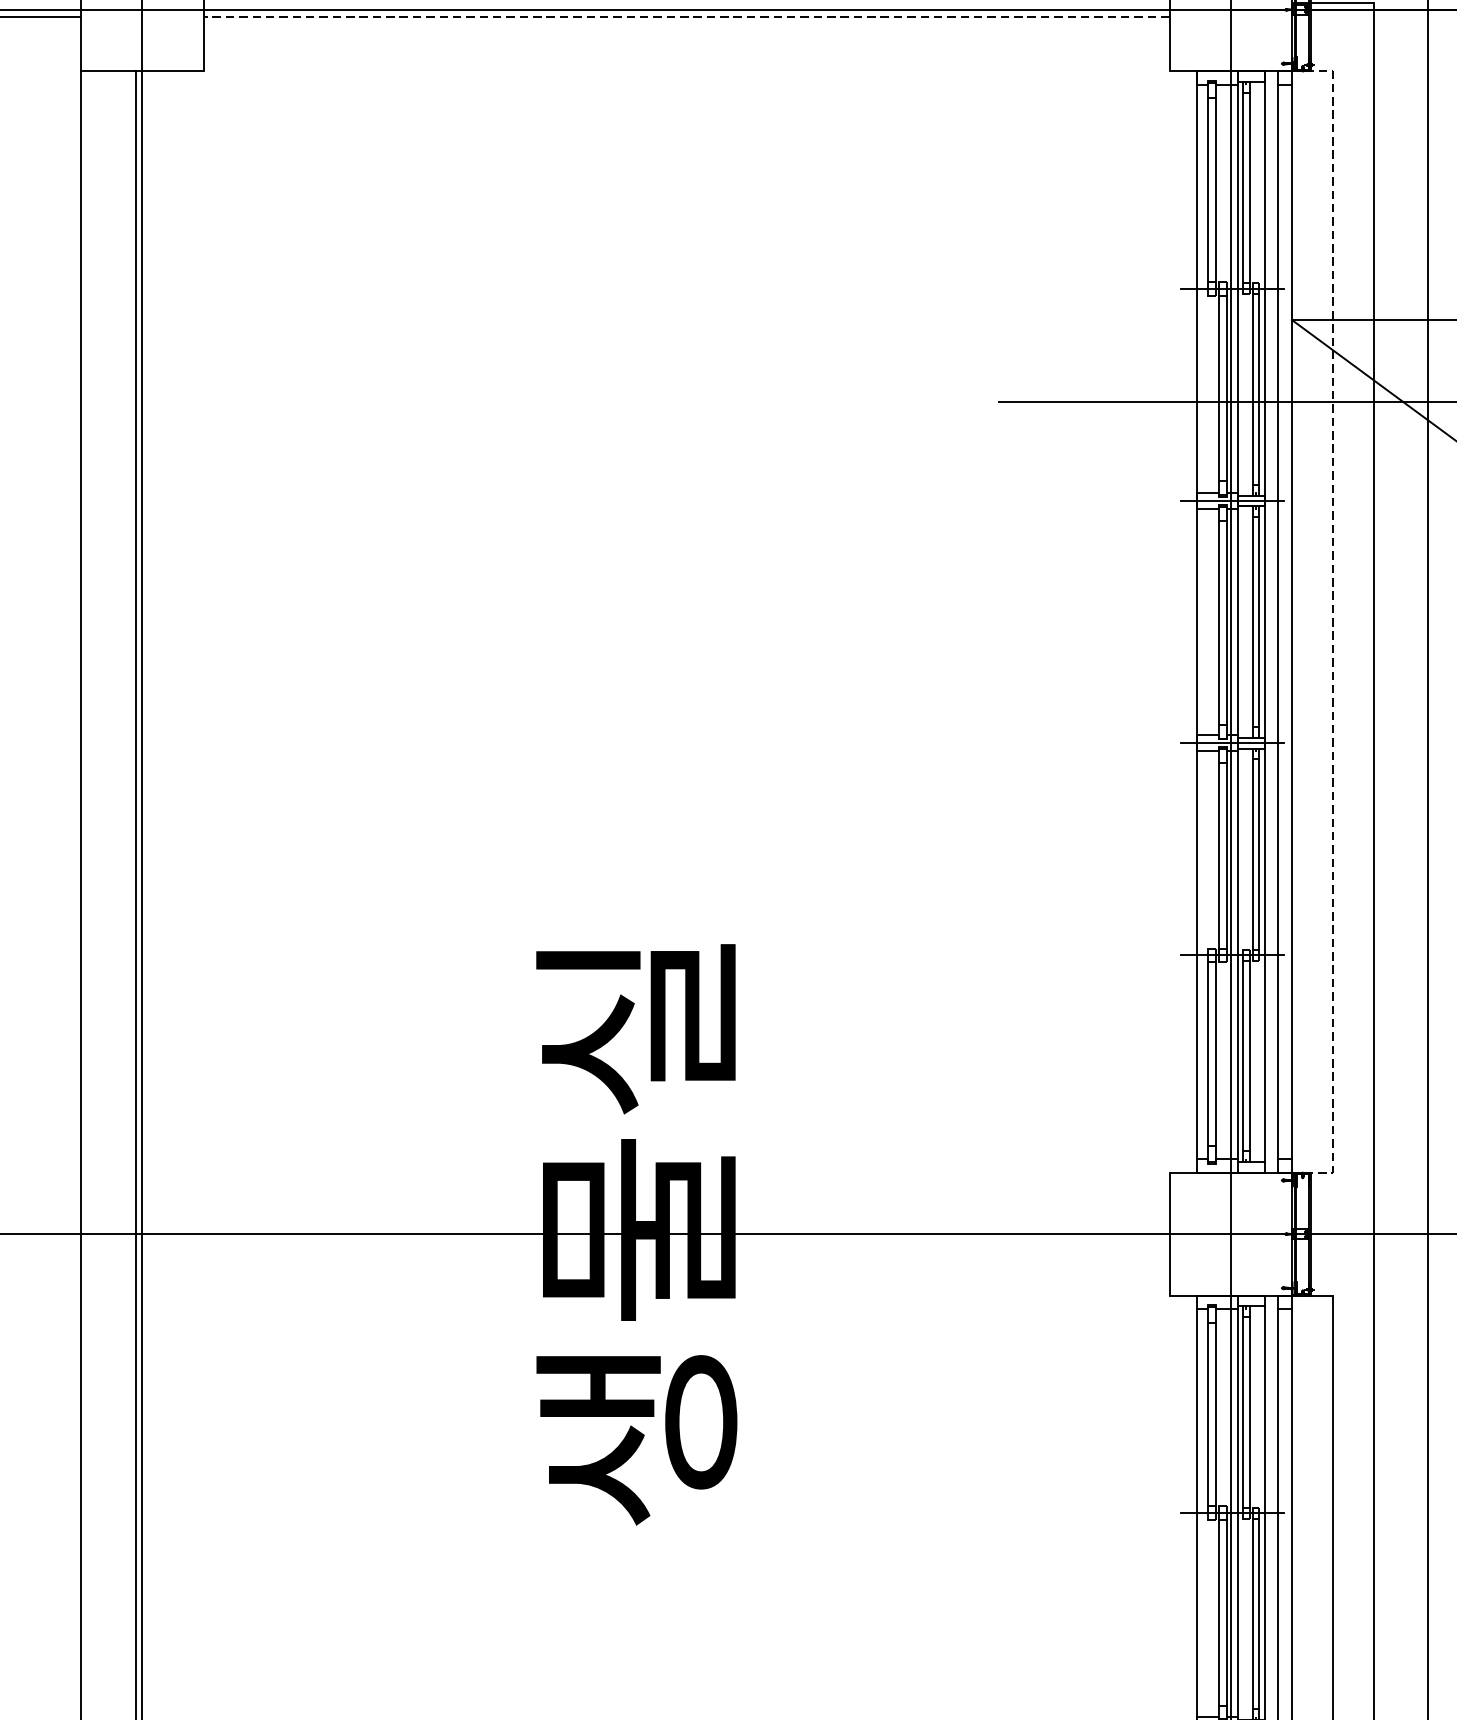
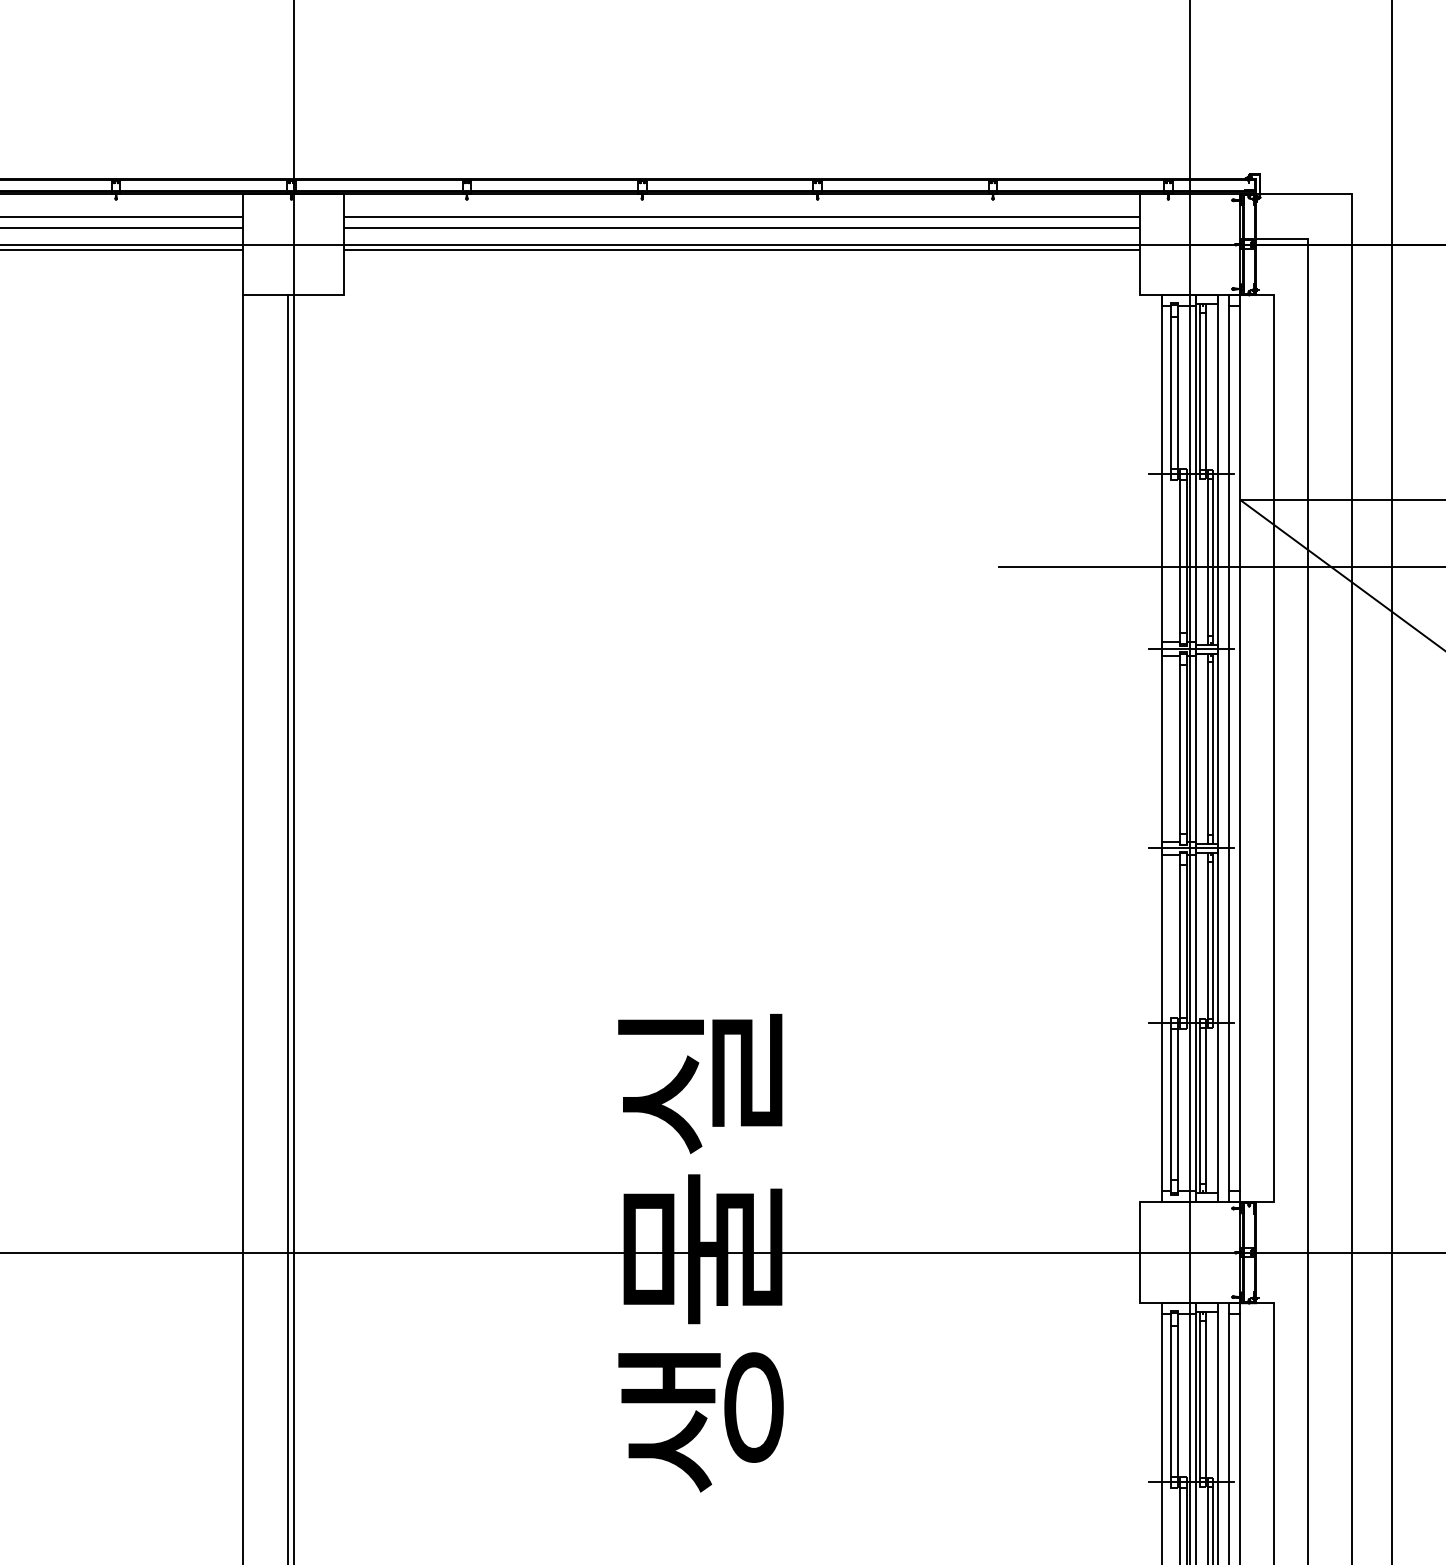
line: (686, 16) -> (741, 250), dashed -> solid
line: (1332, 621) -> (1273, 748), dashed -> solid

